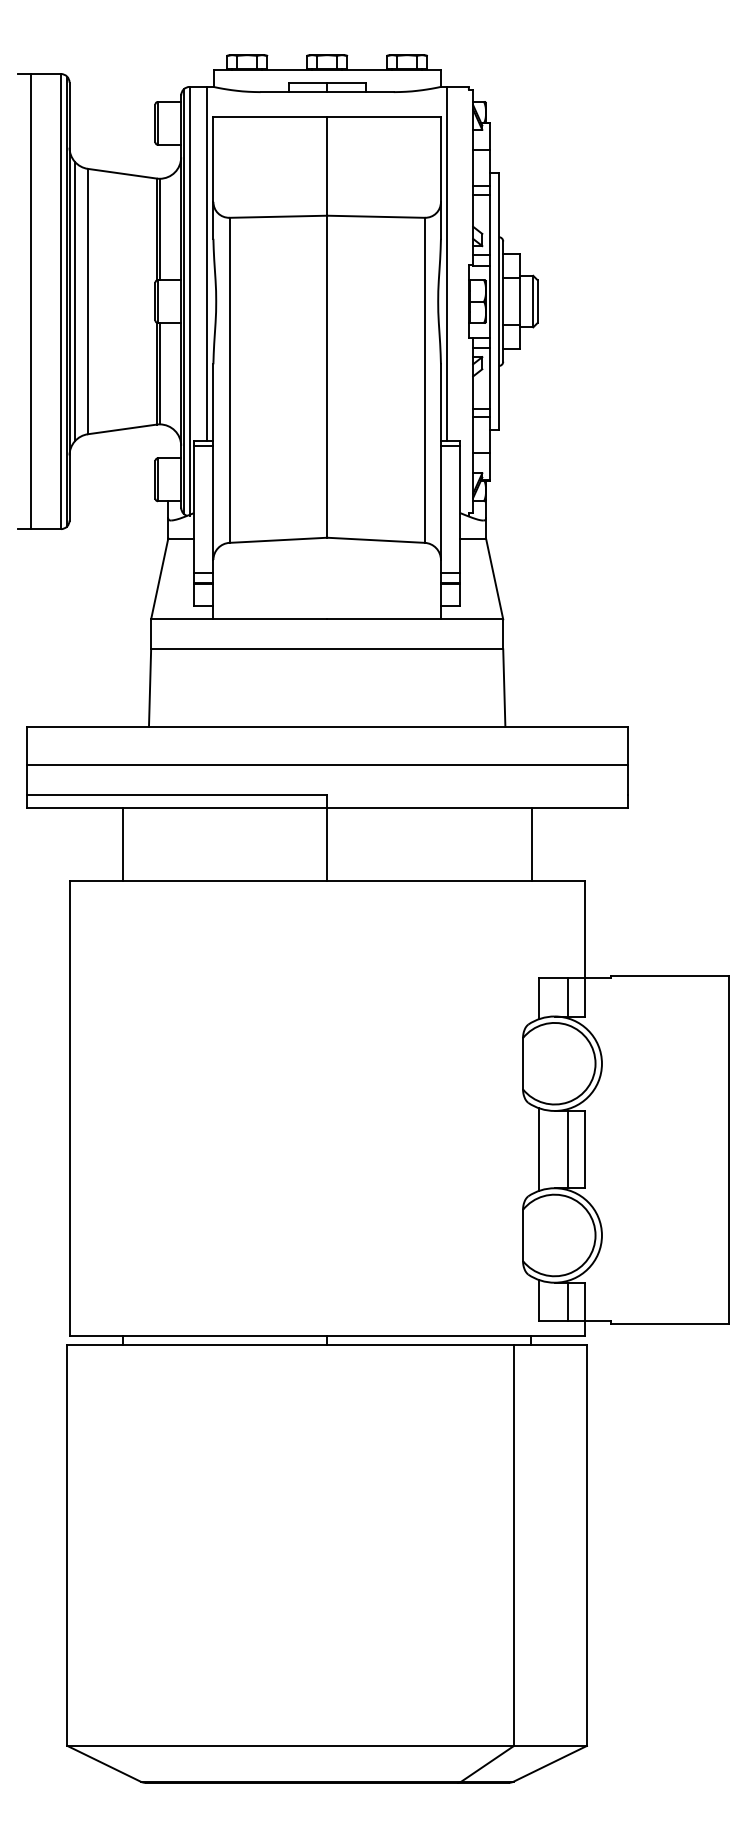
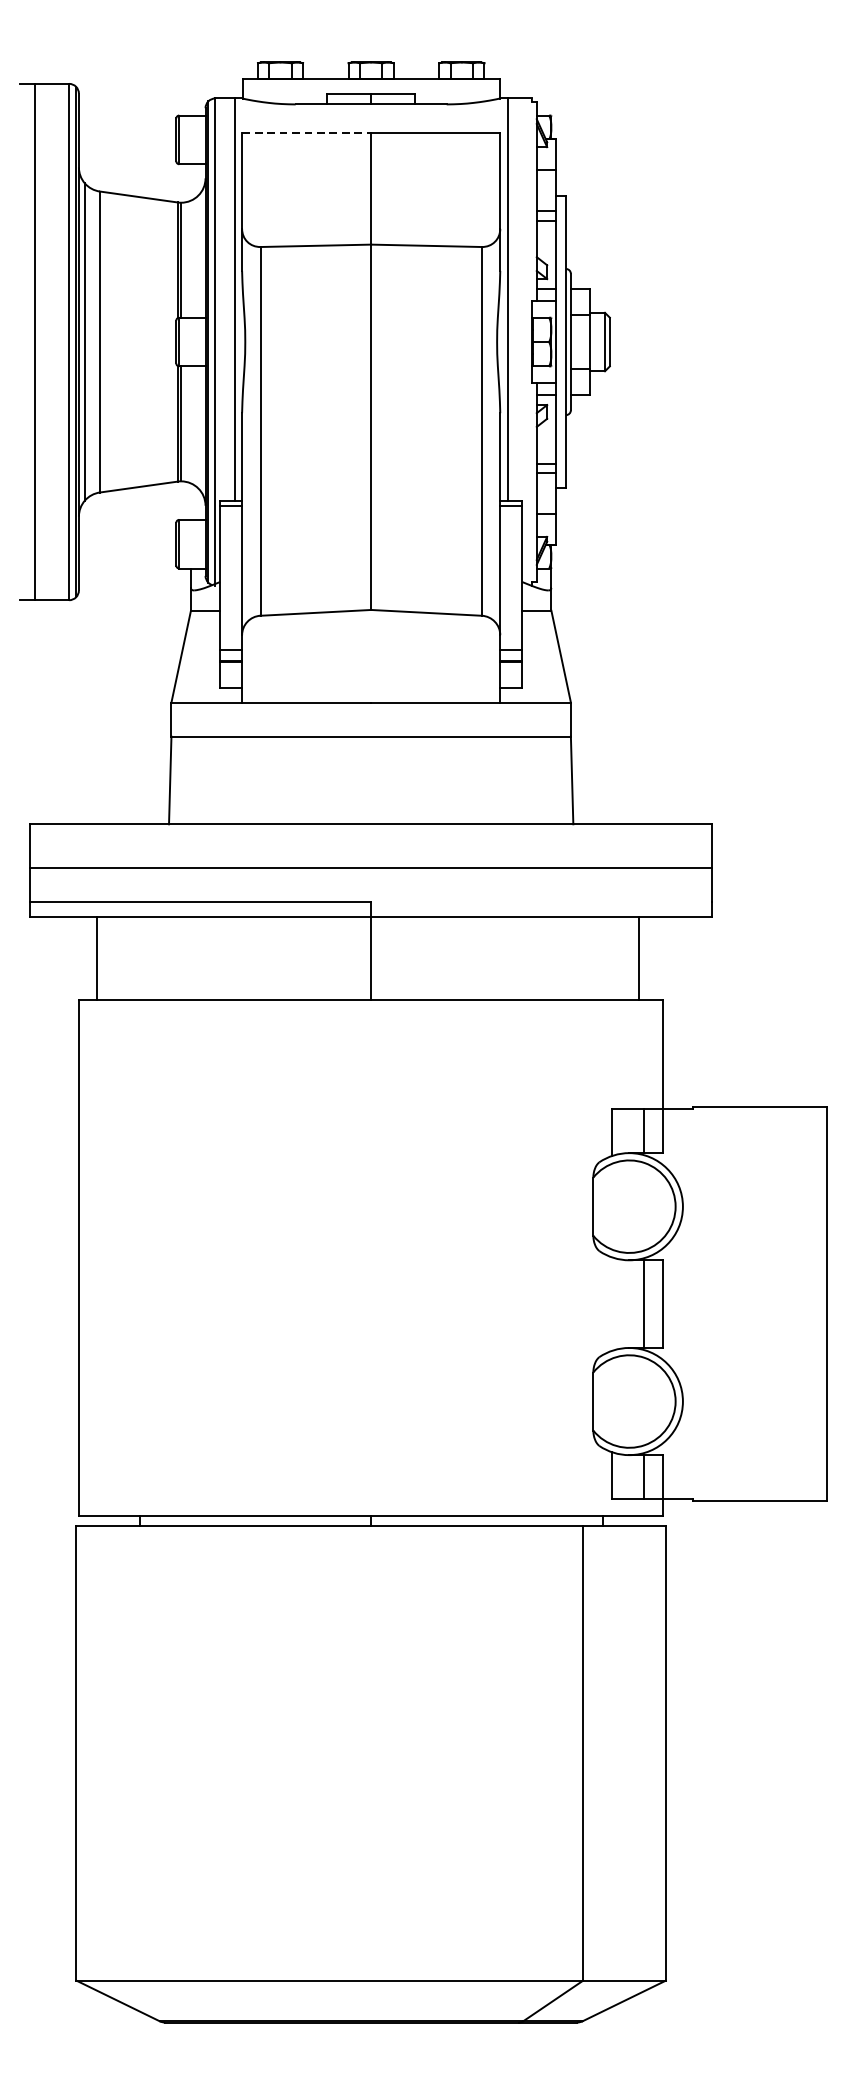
line: (270, 116) -> (306, 132), solid -> dashed
line: (122, 844) -> (96, 957), moved
line: (531, 844) -> (638, 957), moved
line: (539, 1149) -> (612, 1304), removed

